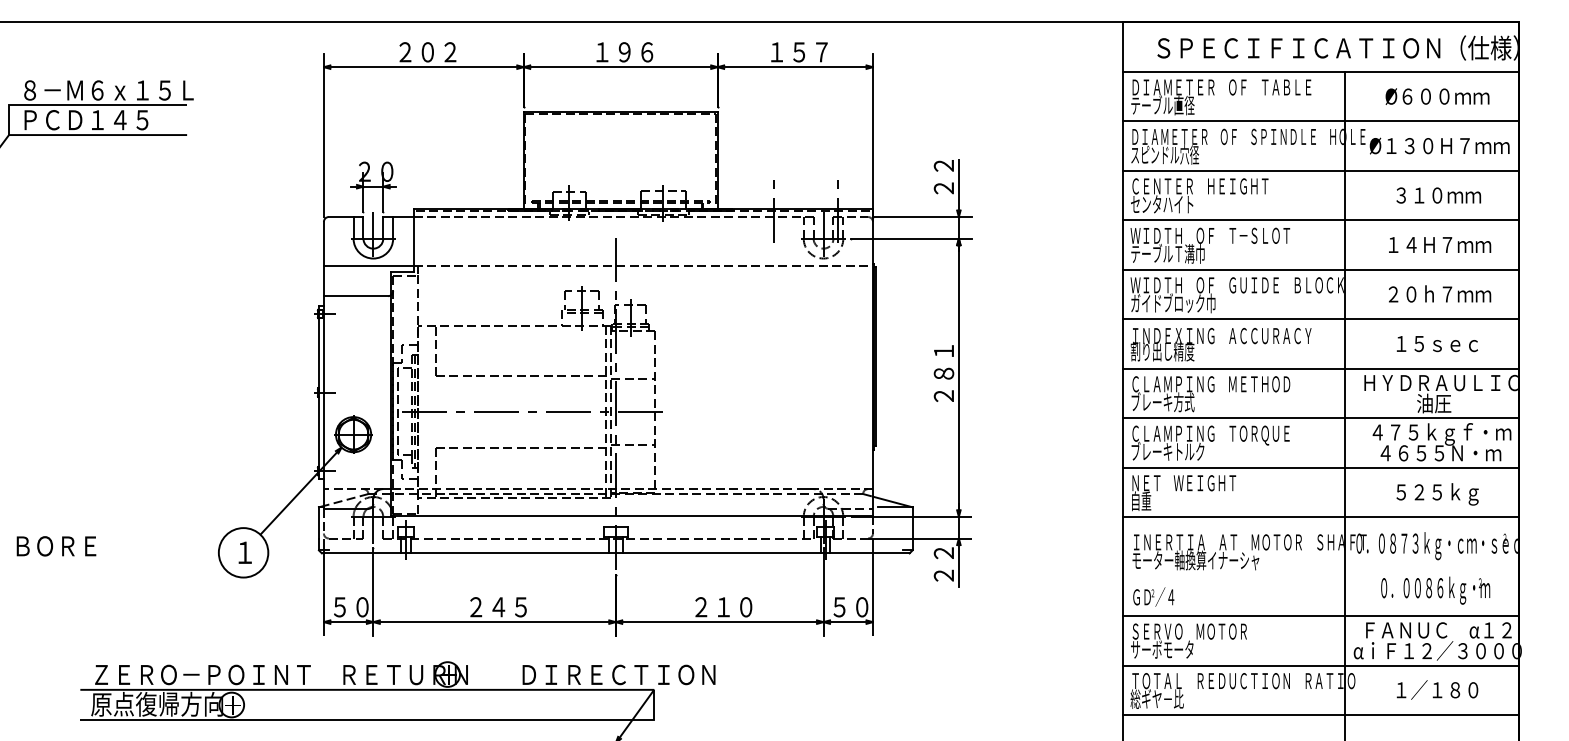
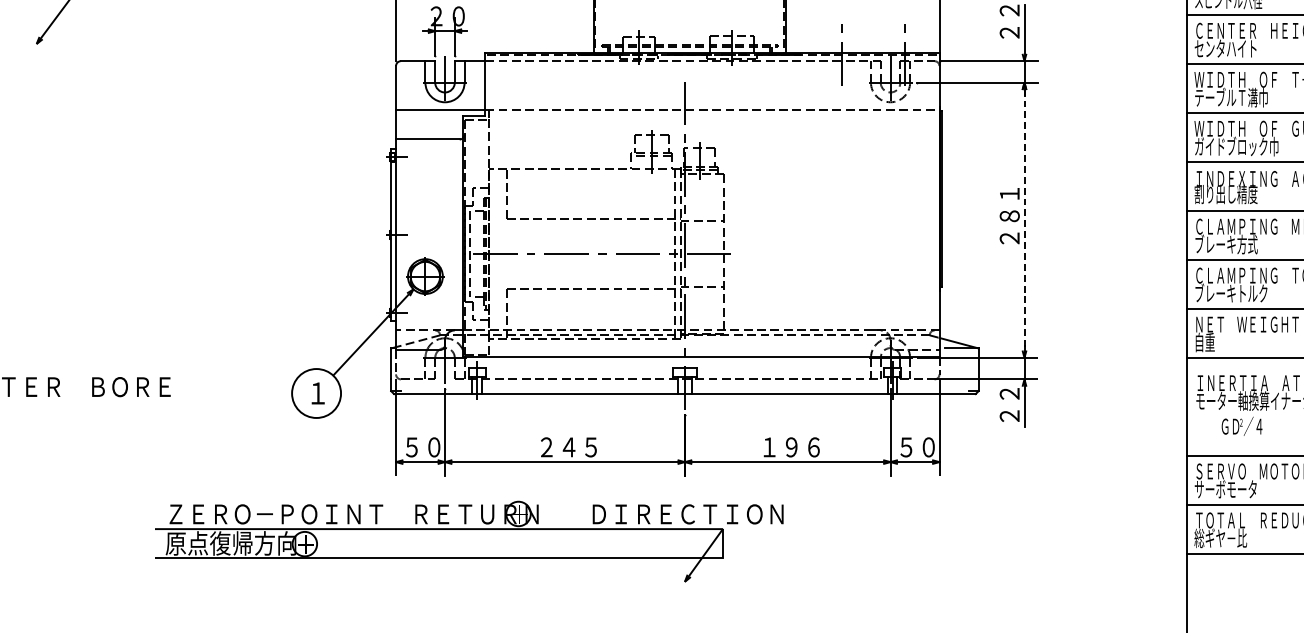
line: (958, 377) -> (1024, 219), solid -> dashed
text: (1153, 596) -> (1241, 425), moved
text: (723, 607) -> (791, 447), ２１０ -> １９６

